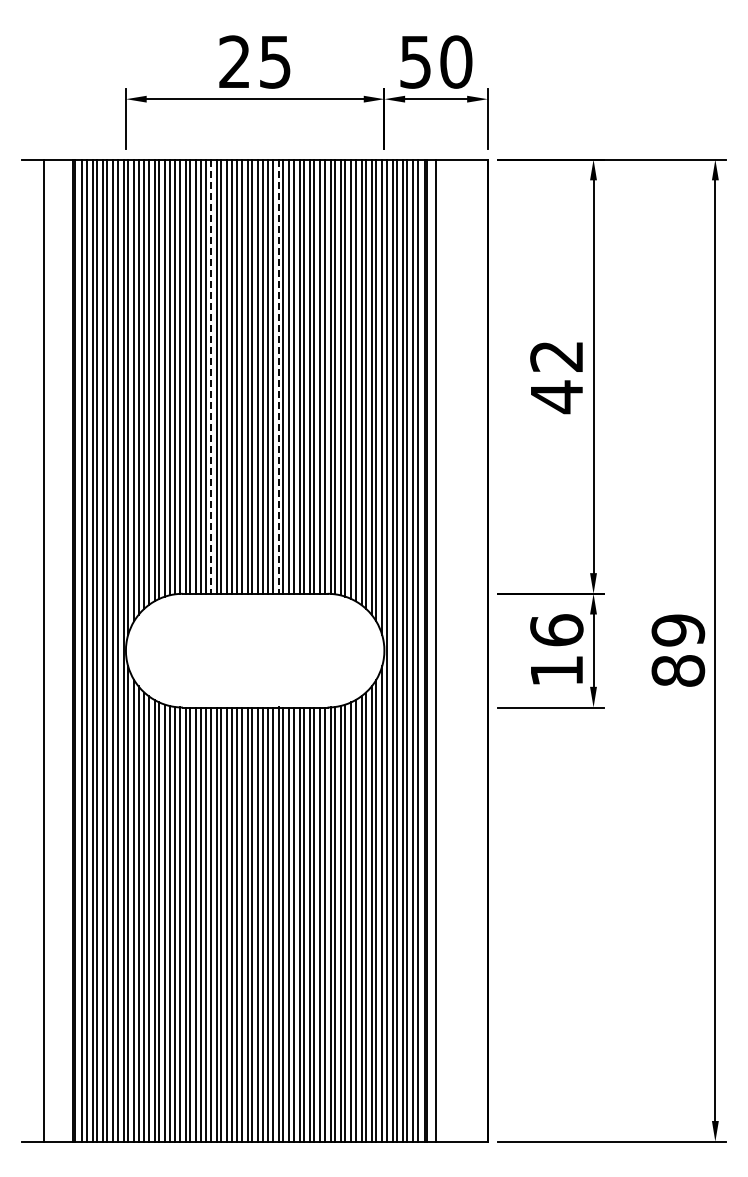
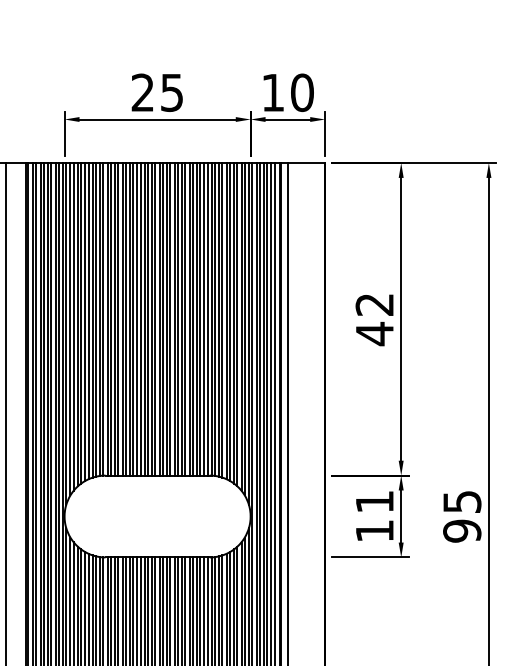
text: (415, 62) -> (273, 93), 50 -> 10
line: (210, 377) -> (125, 319), dashed -> solid
line: (278, 377) -> (174, 319), dashed -> solid
text: (556, 630) -> (374, 502), 16 -> 11
text: (678, 650) -> (462, 516), 89 -> 95

